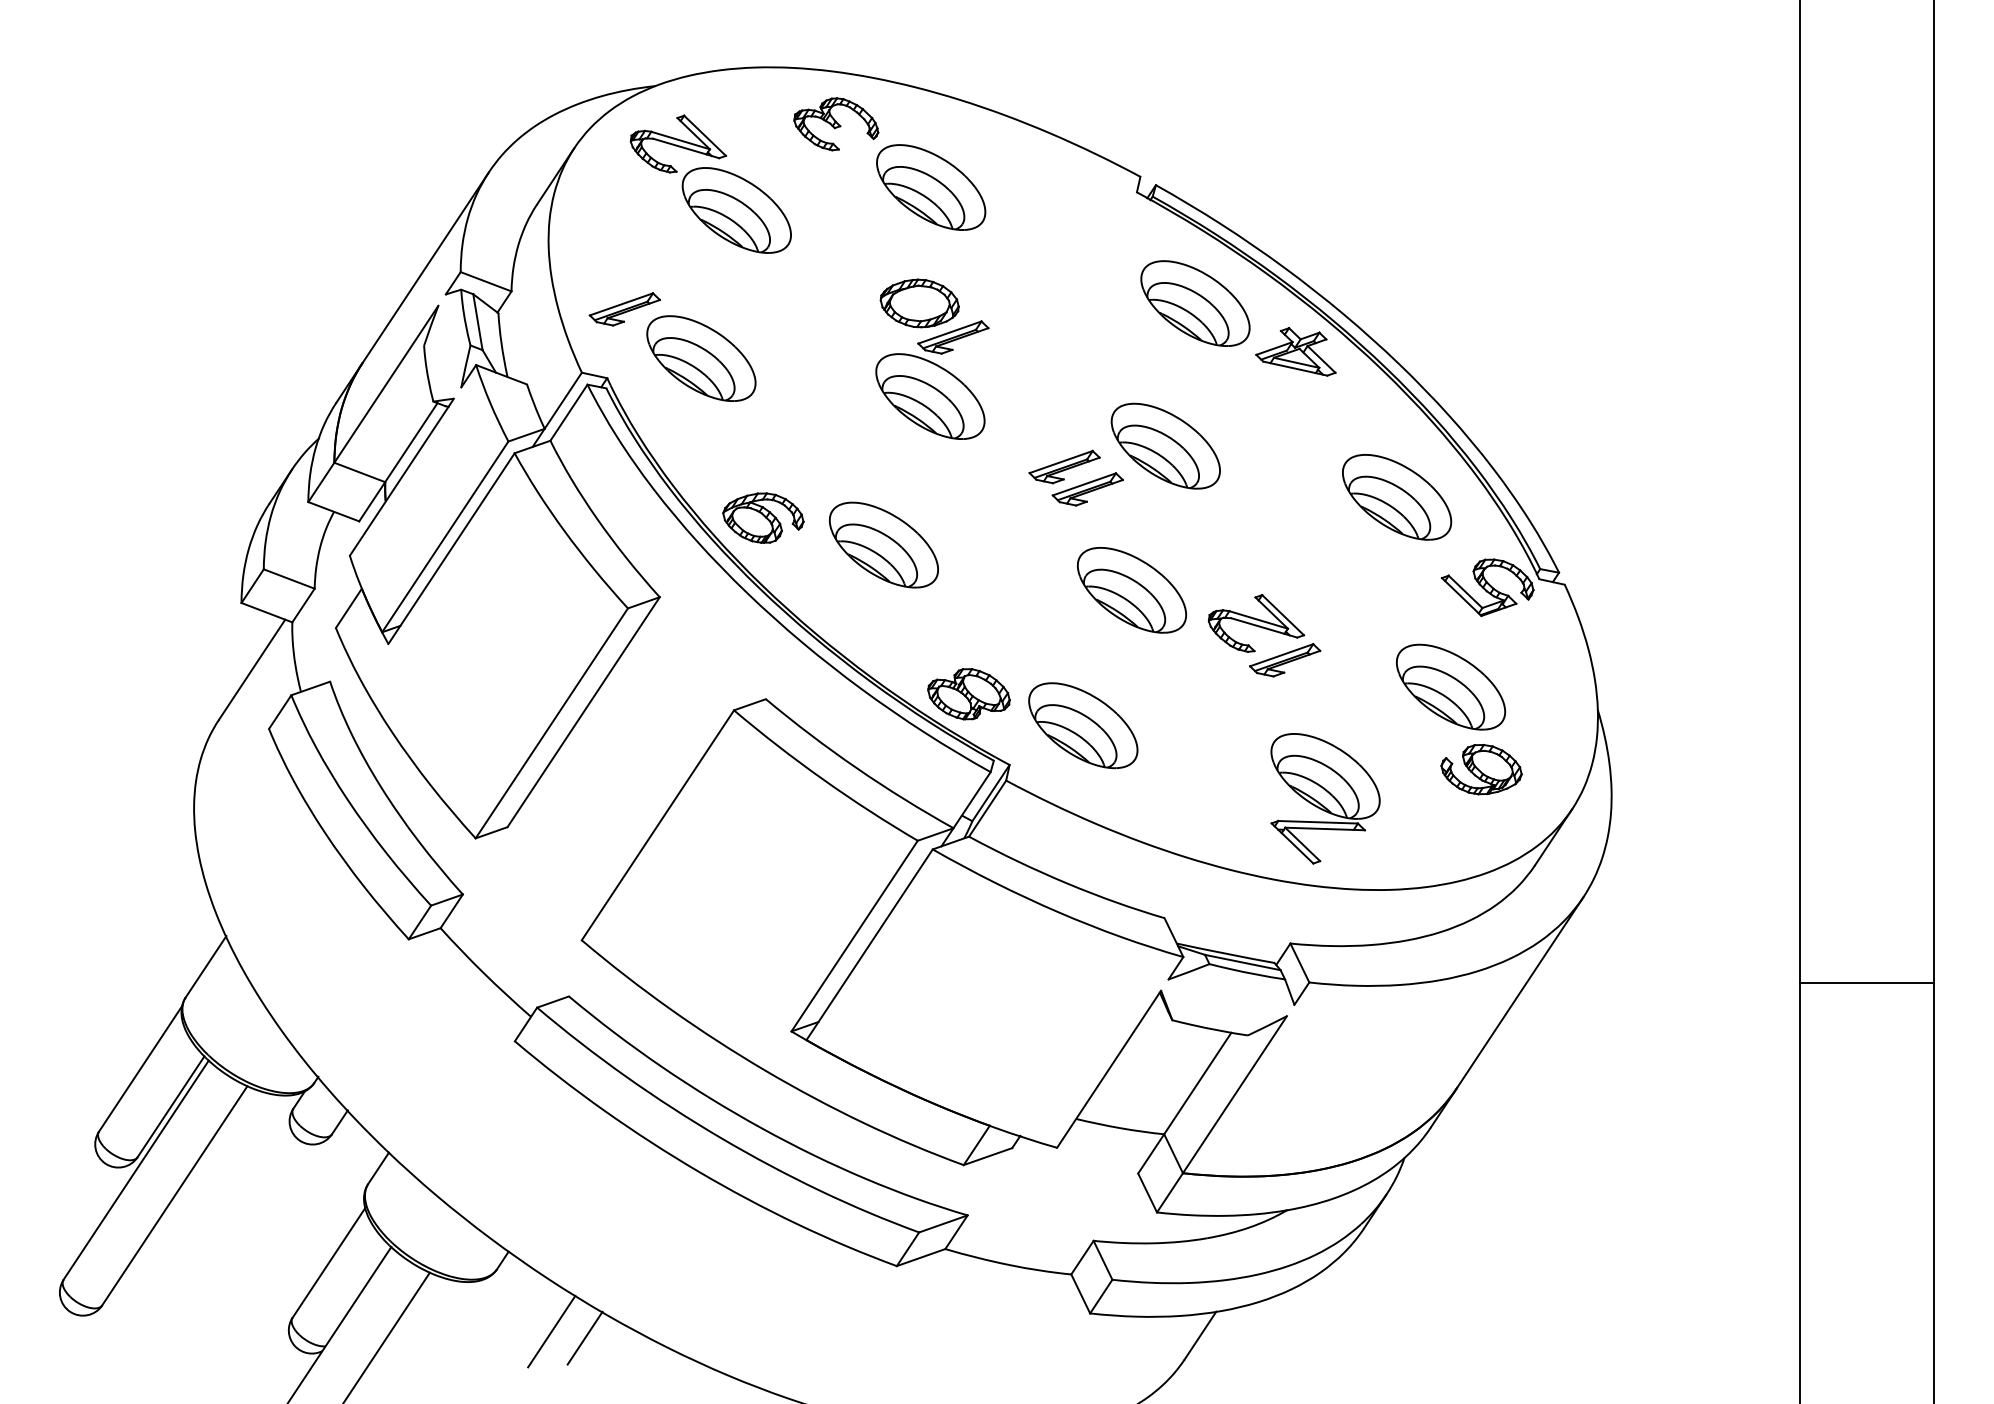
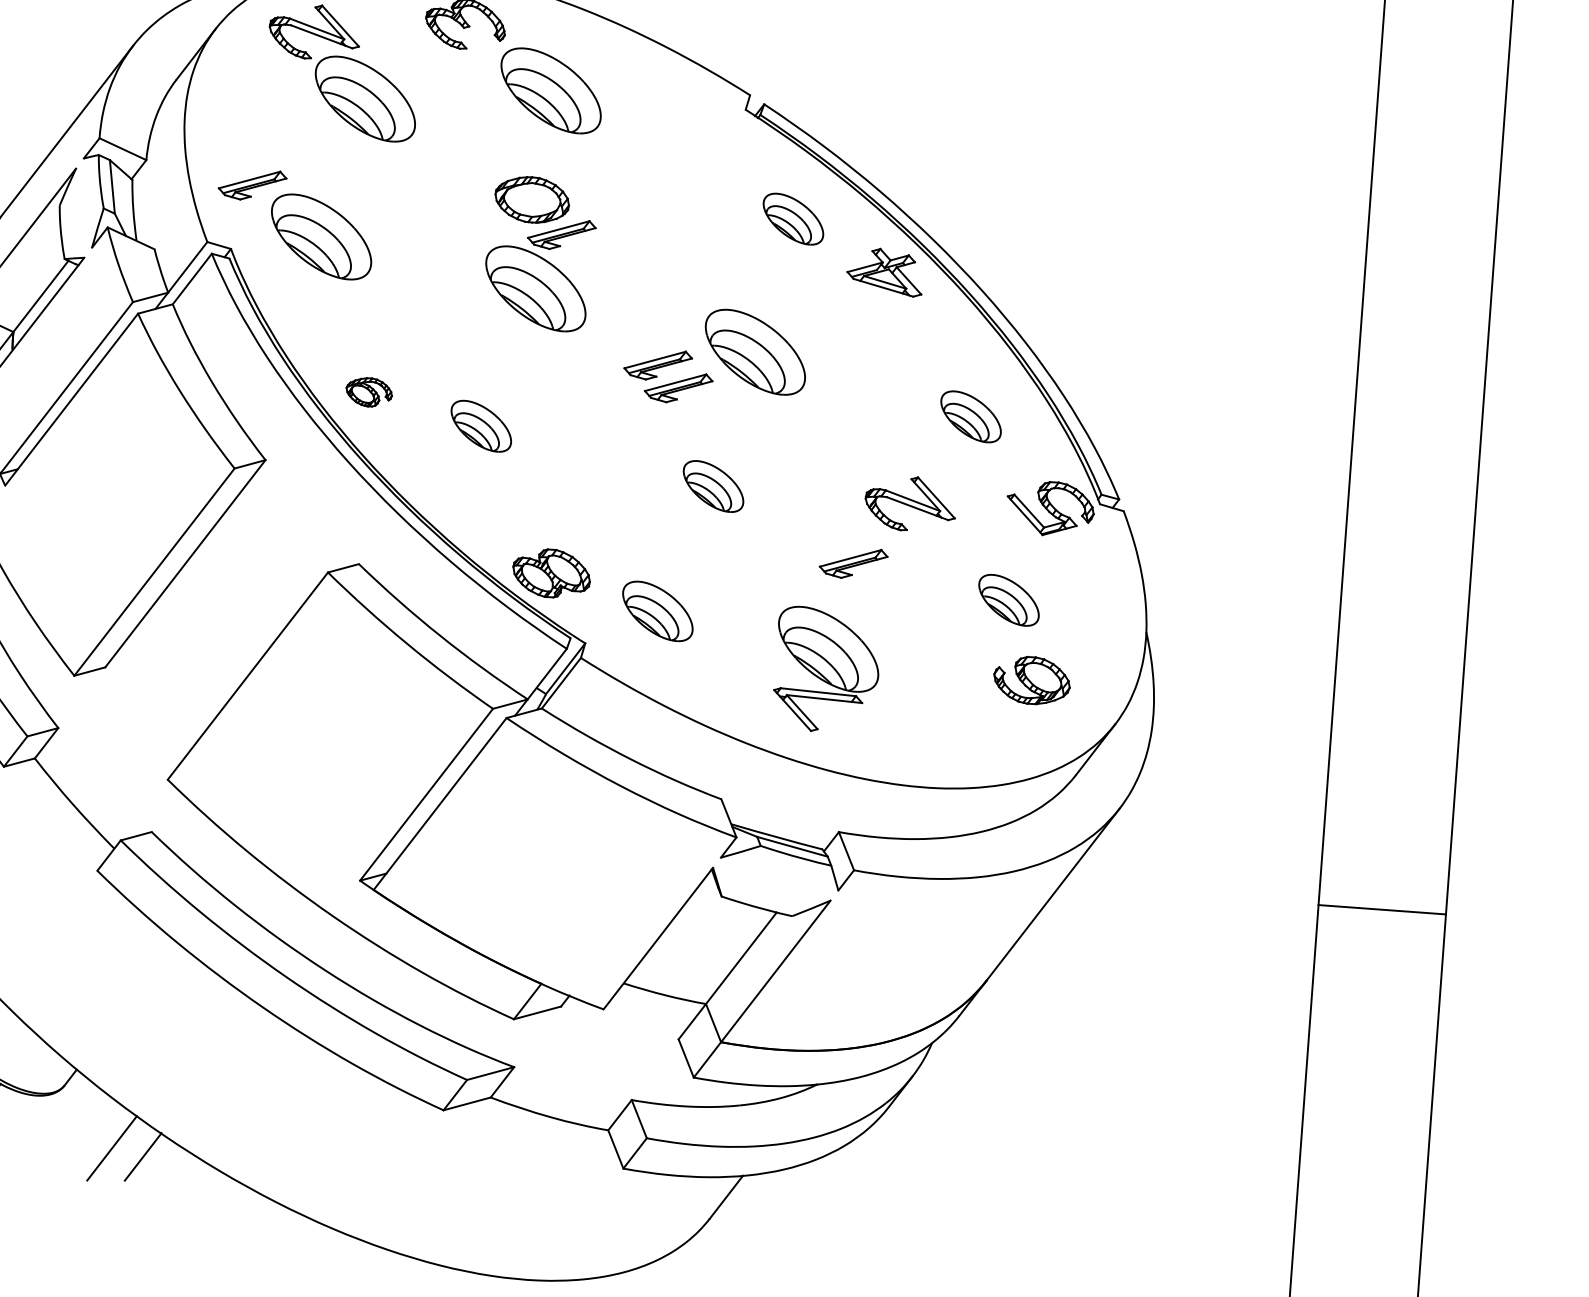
part: (1195, 303) -> (793, 219), size x0.6
part: (1397, 497) -> (971, 416), size x0.6
part: (763, 517) -> (369, 391), size x0.6
part: (883, 544) -> (481, 425), size x0.6
part: (1132, 590) -> (713, 486), size x0.6
part: (1256, 623) -> (910, 503), moved
part: (1451, 686) -> (1009, 599), size x0.6
part: (1083, 725) -> (658, 611), size x0.7
part: (1325, 798) -> (827, 670), moved

